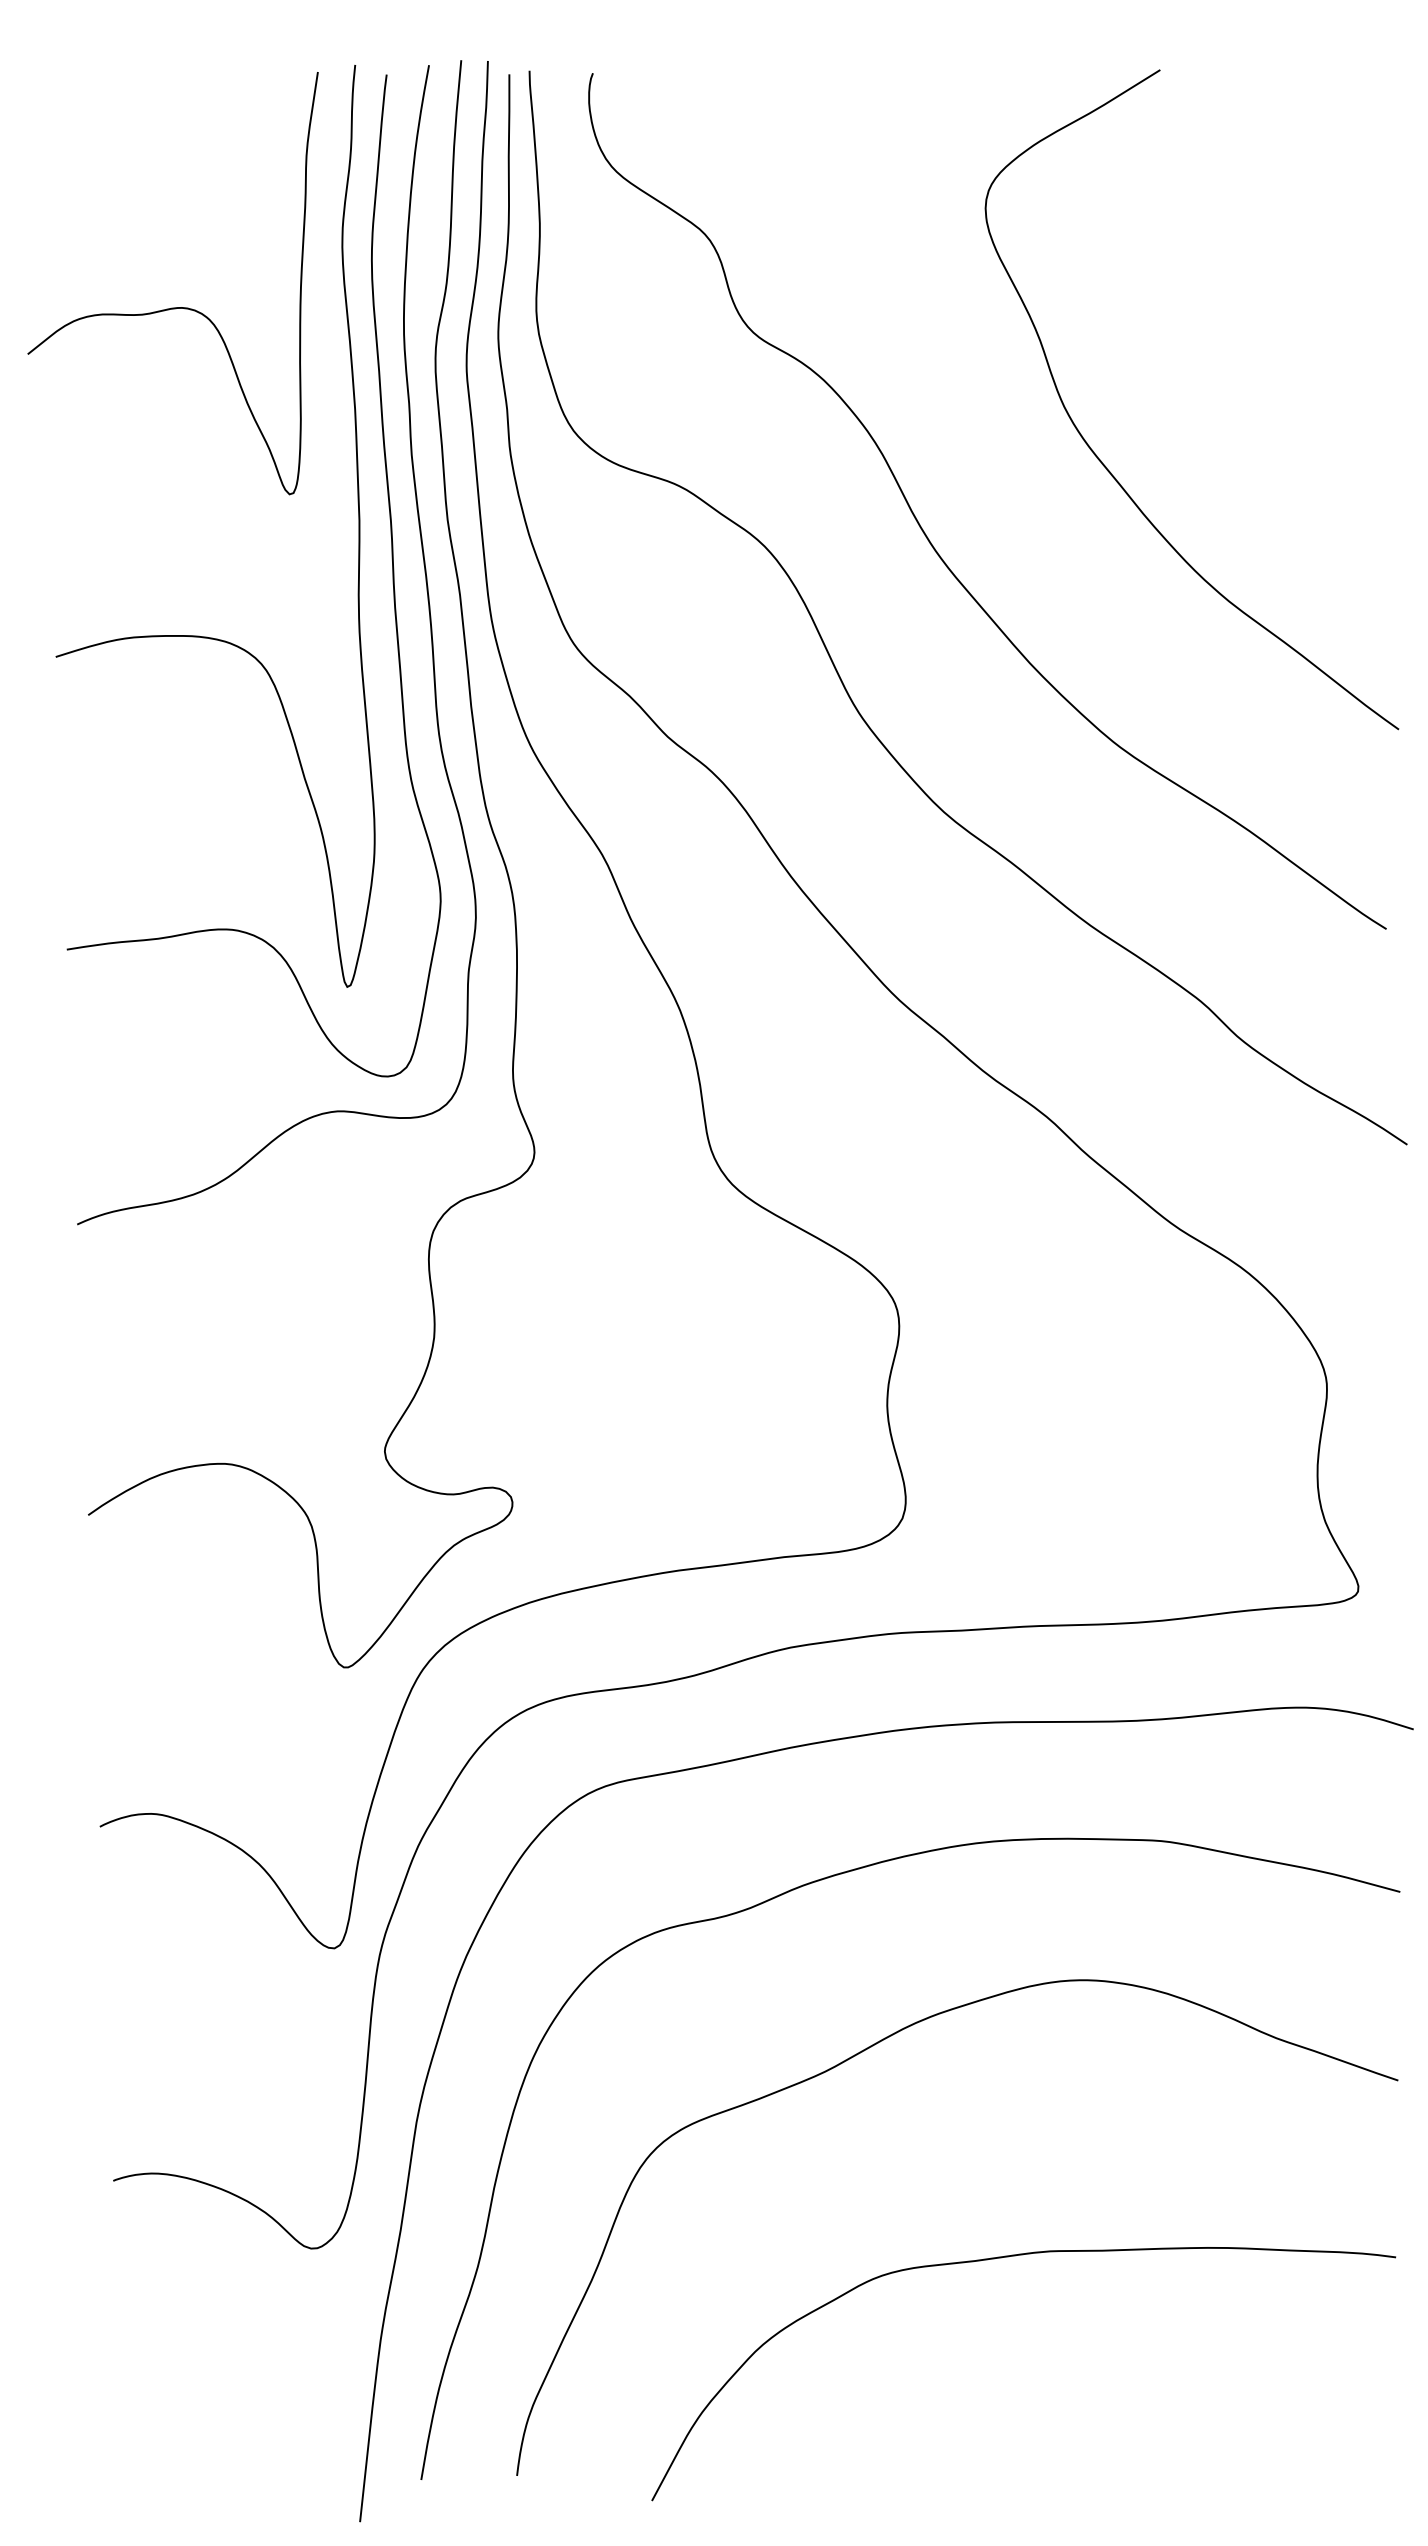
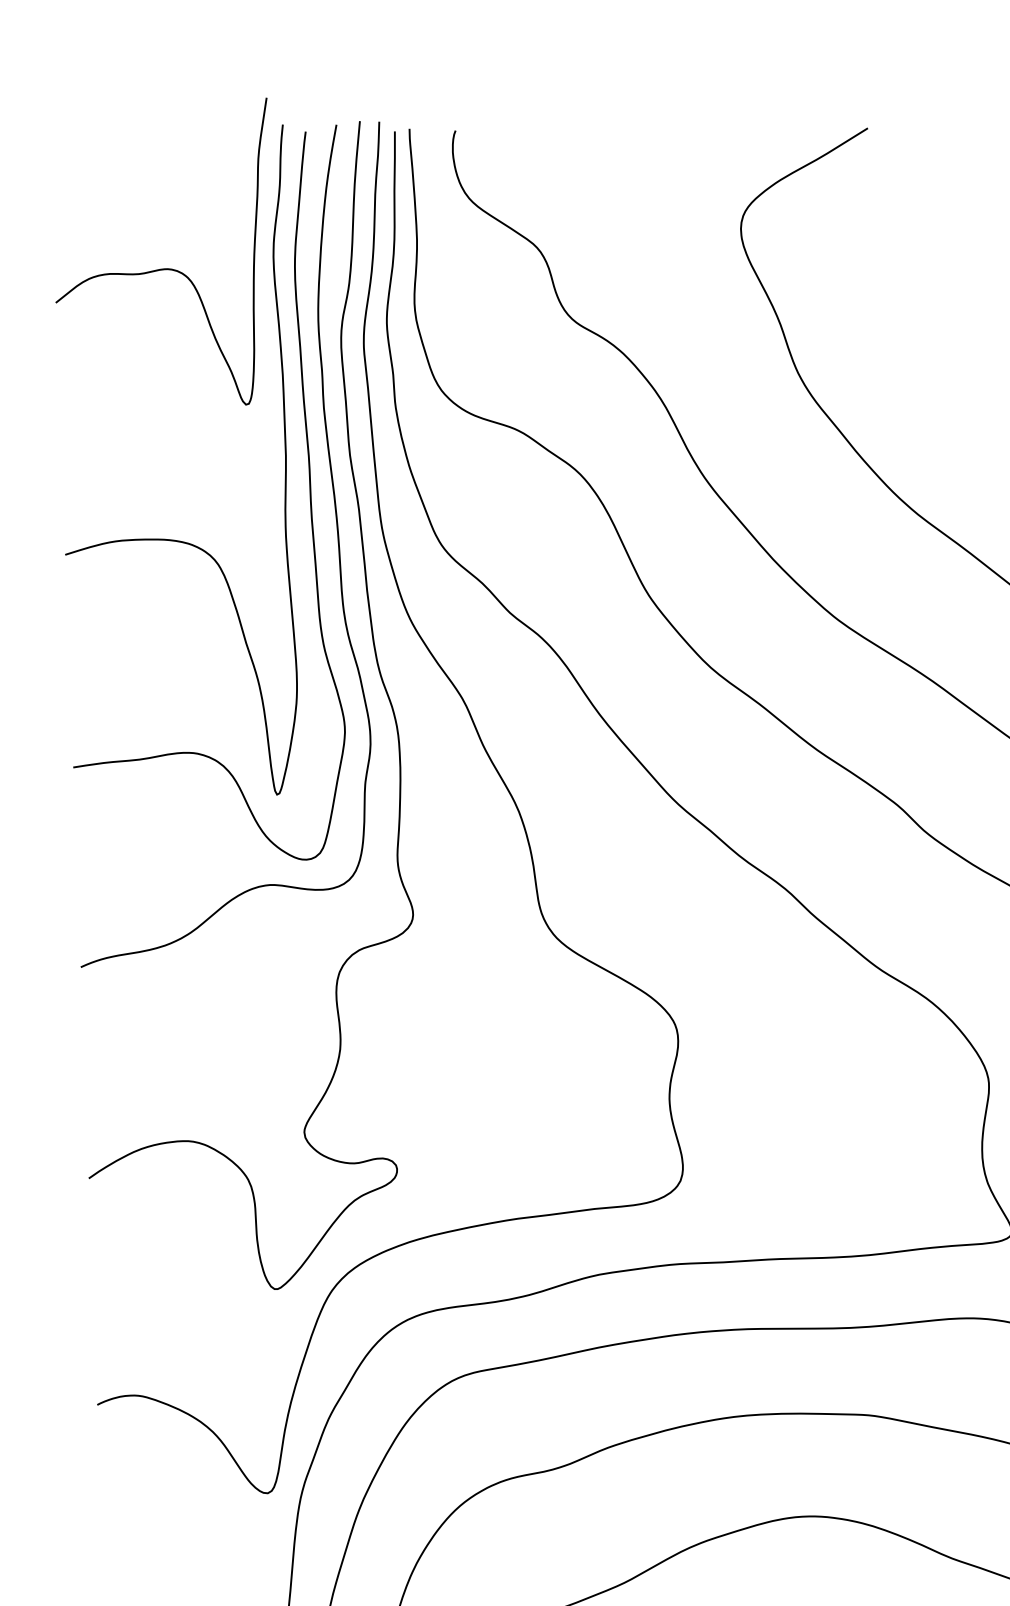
curve: (172, 307) -> (160, 268), moved

